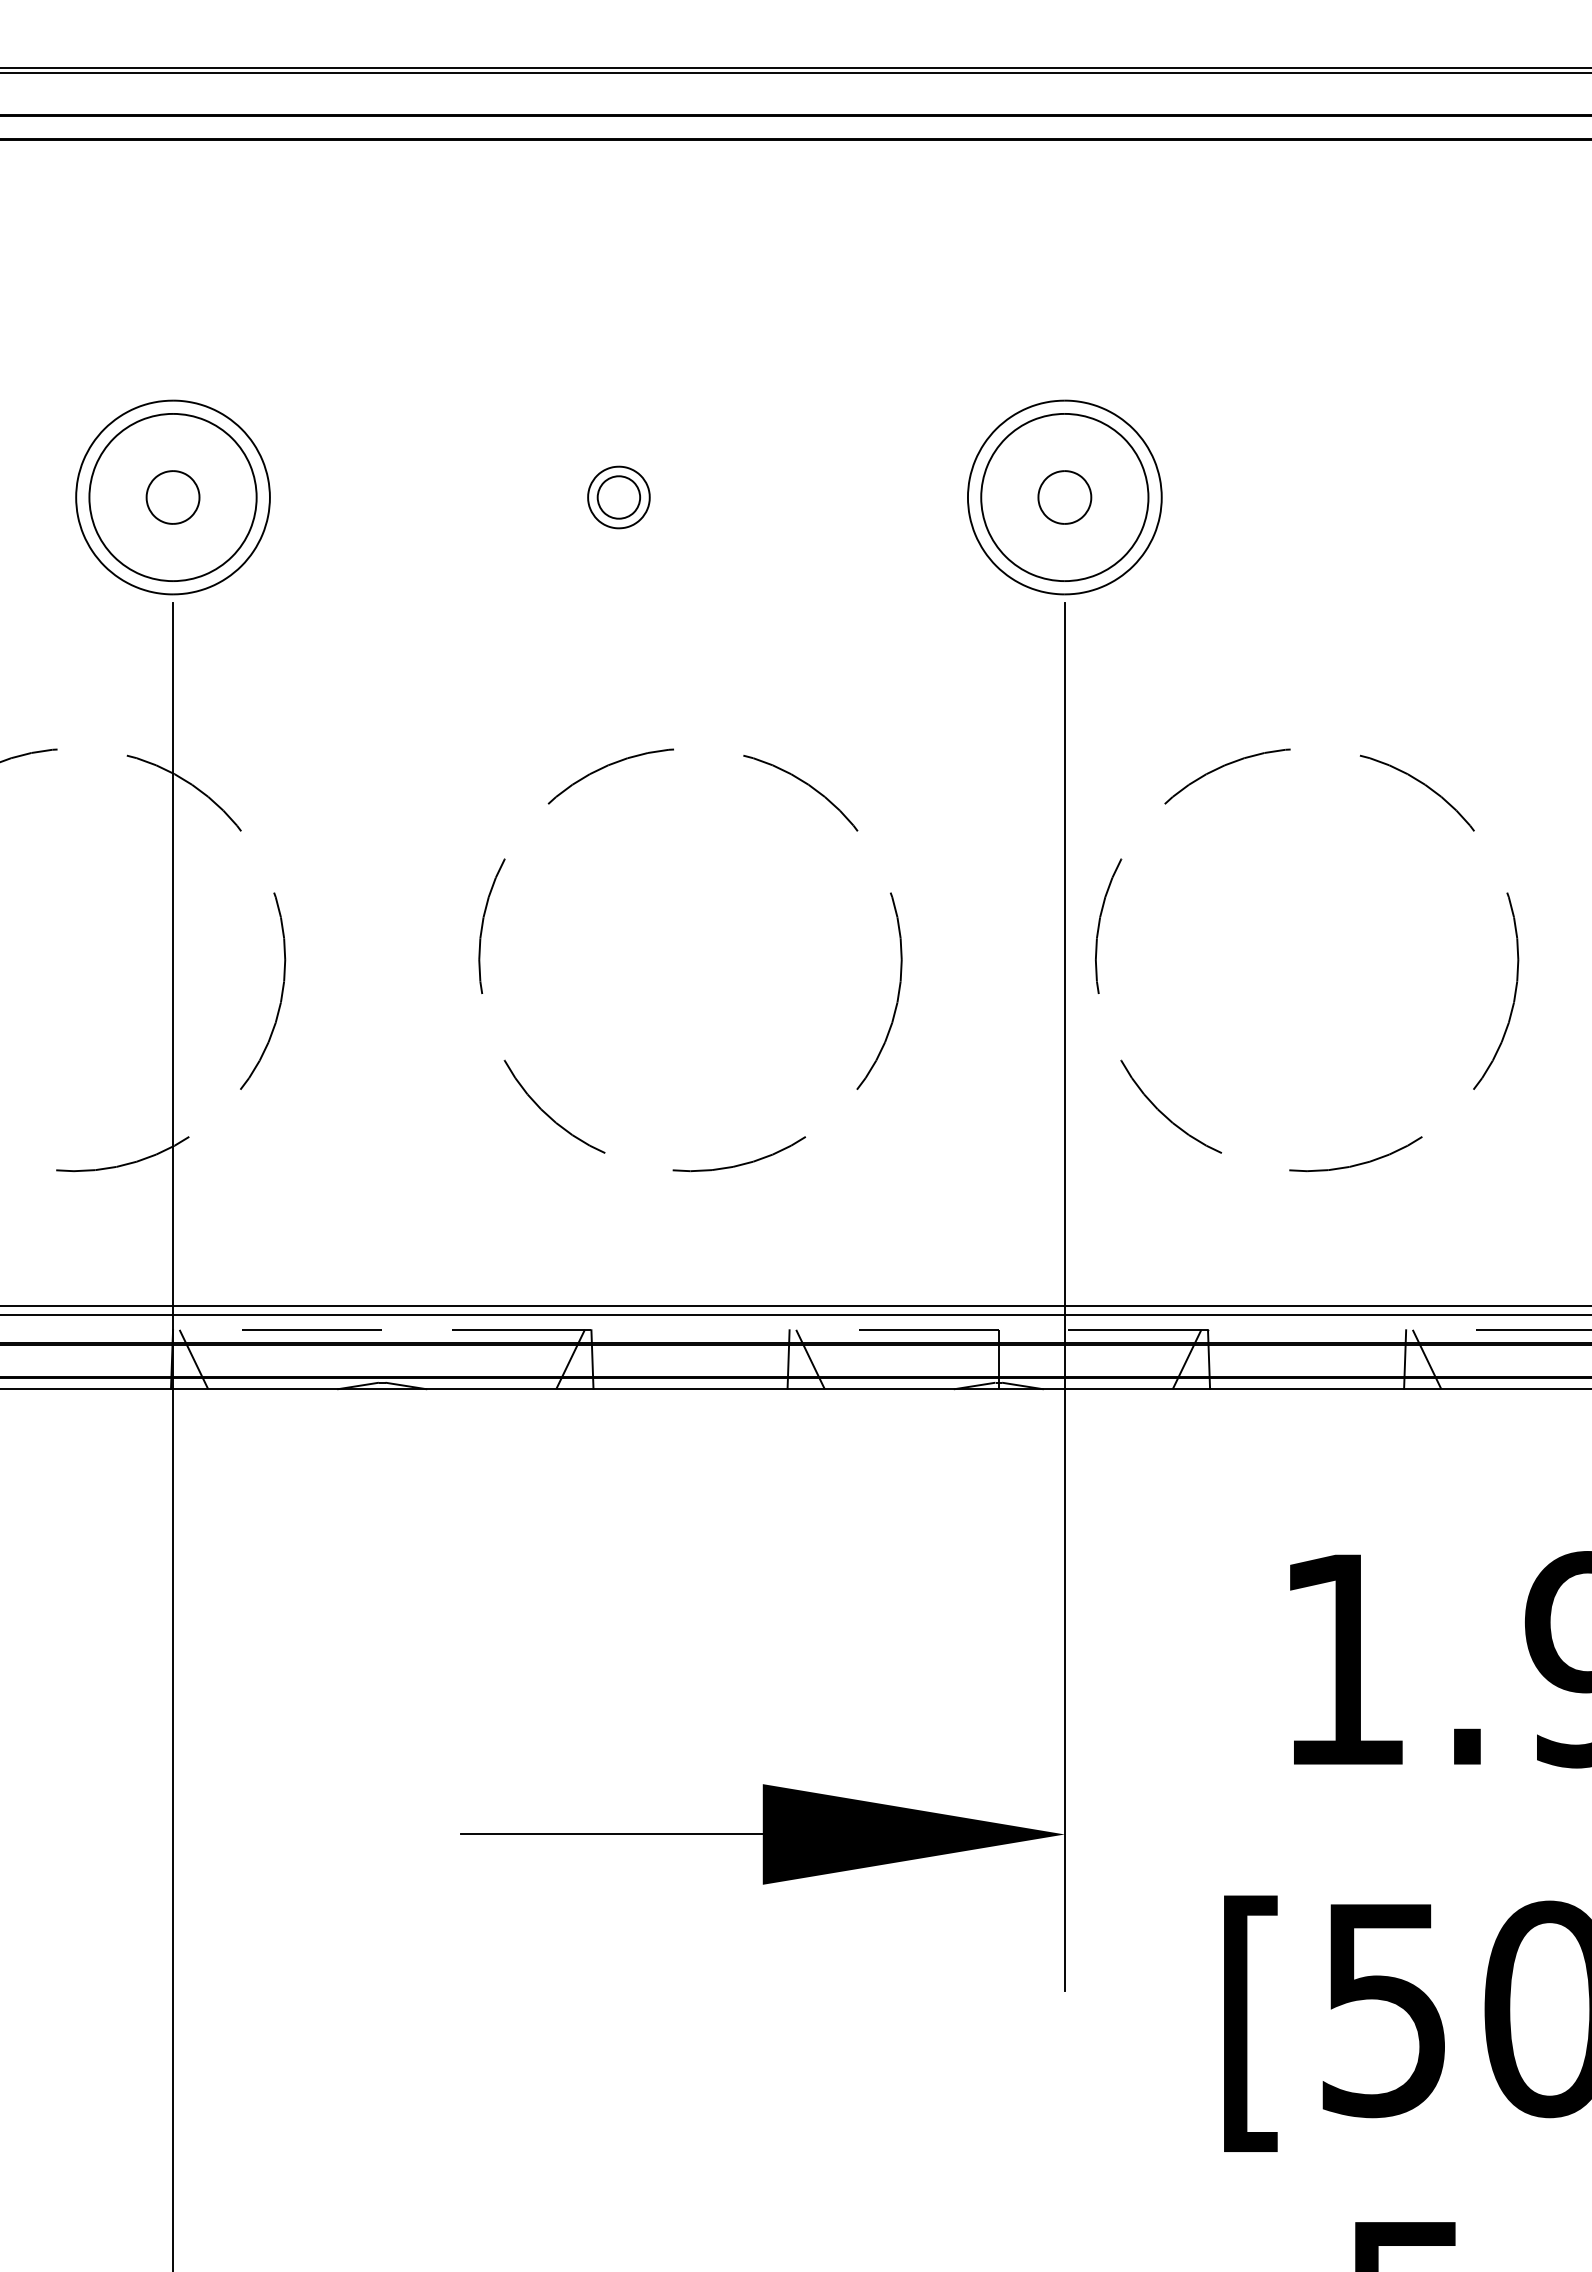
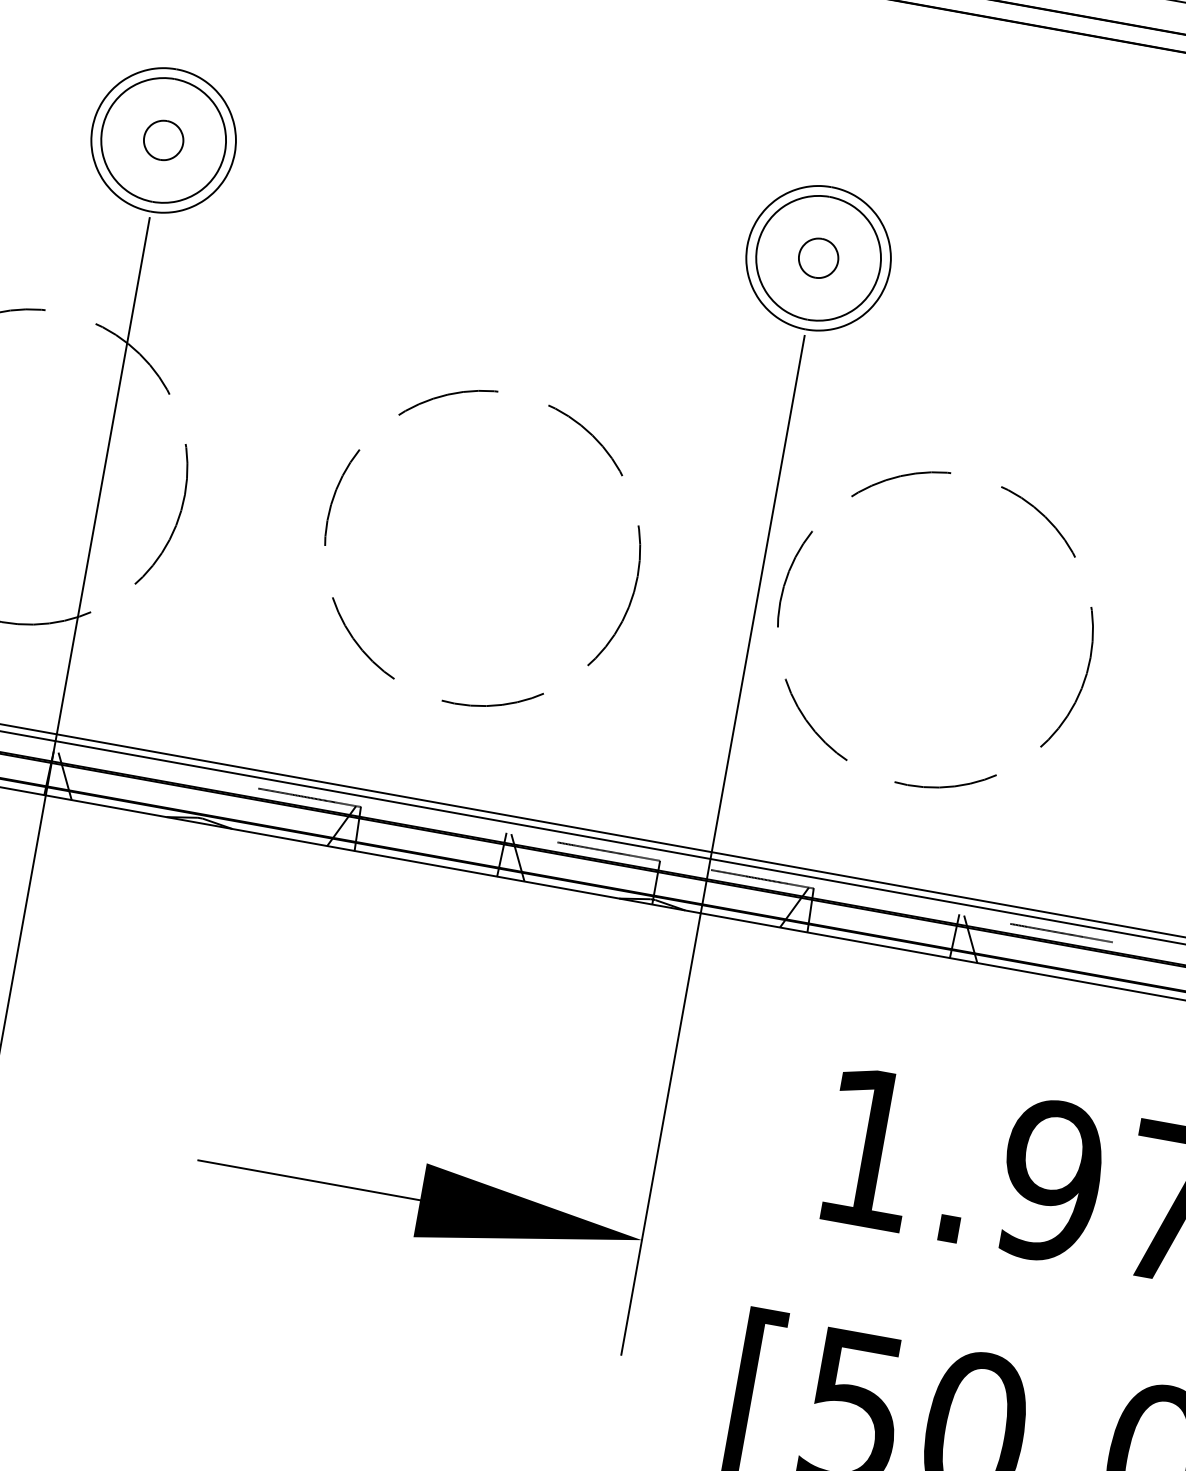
part: (618, 497) -> (490, 199), removed
line: (311, 1329) -> (155, 769), removed

